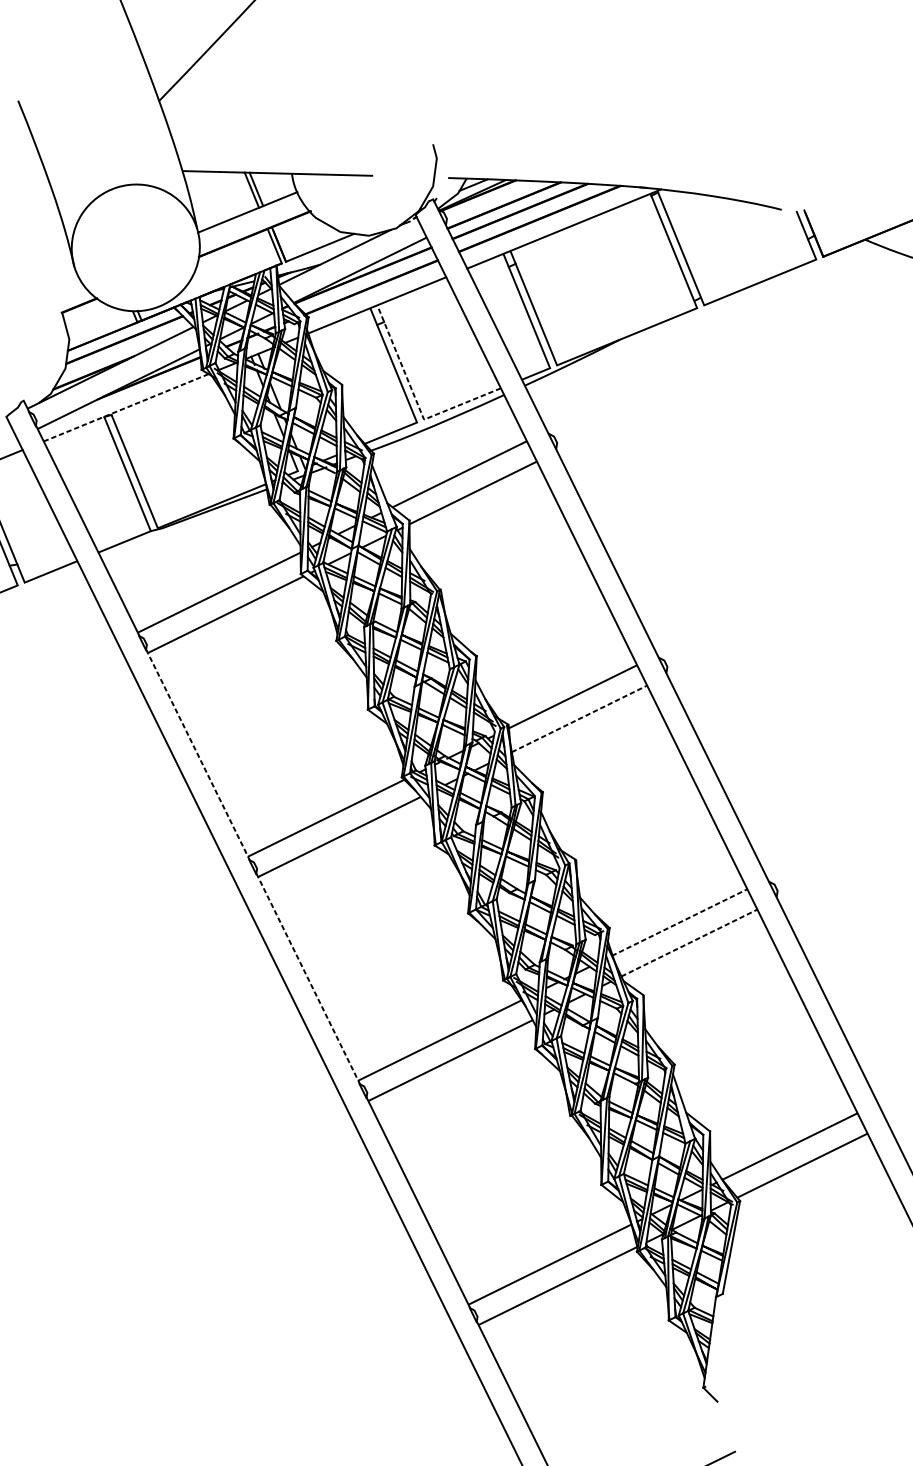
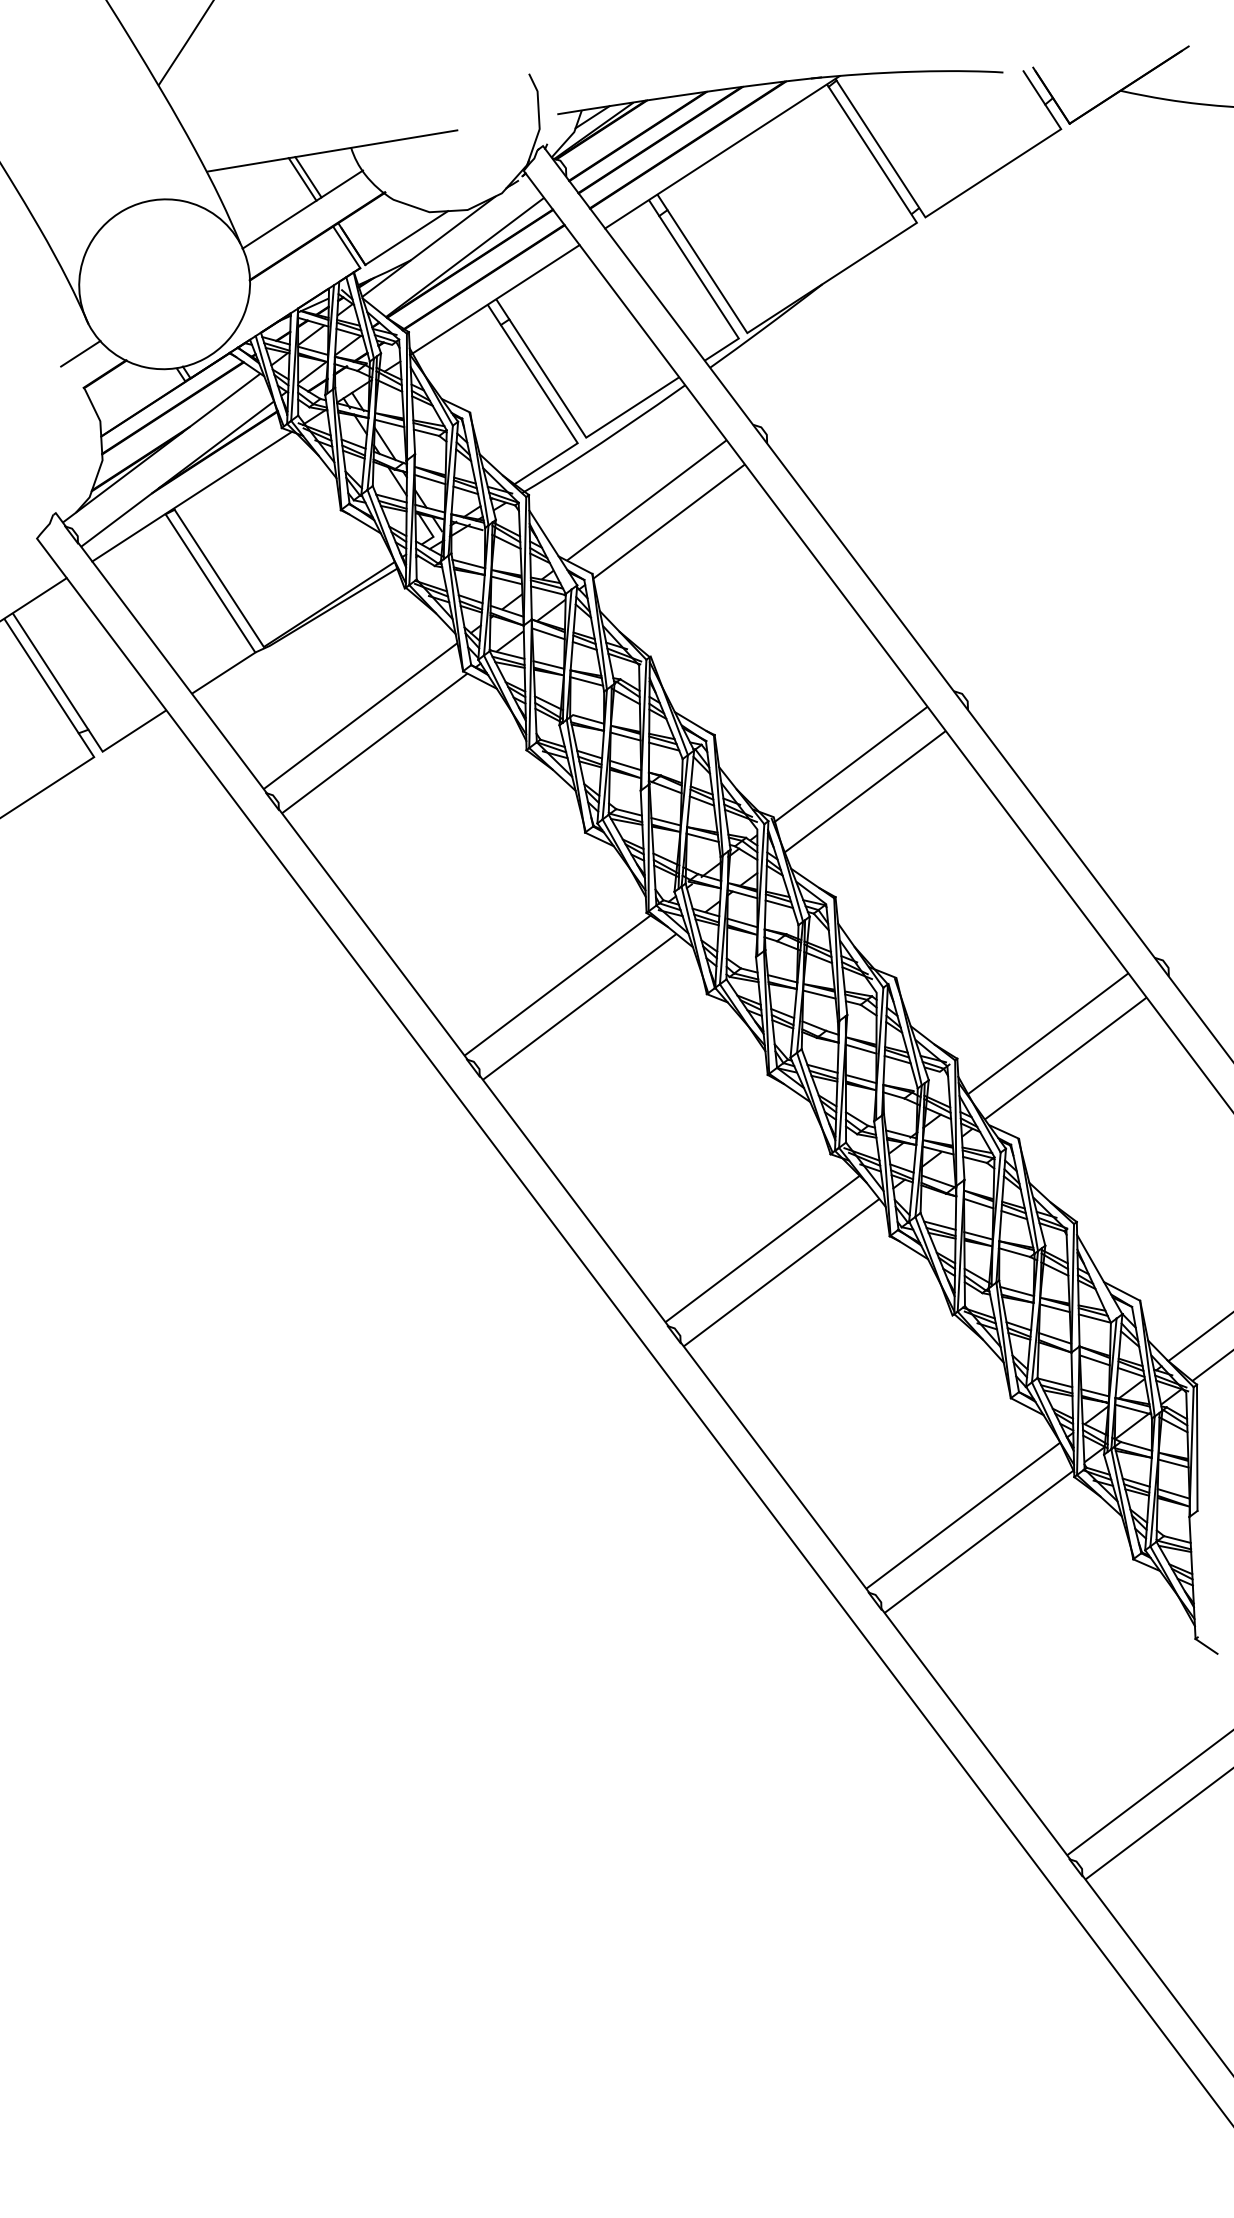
line: (64, 286) -> (80, 353), added
line: (416, 401) -> (571, 415), dashed -> solid
line: (126, 407) -> (192, 496), dashed -> solid
line: (579, 718) -> (865, 791), dashed -> solid
line: (198, 754) -> (373, 934), dashed -> solid
line: (679, 922) -> (1047, 1034), dashed -> solid
line: (689, 943) -> (1066, 1058), dashed -> solid
line: (308, 979) -> (574, 1201), dashed -> solid

